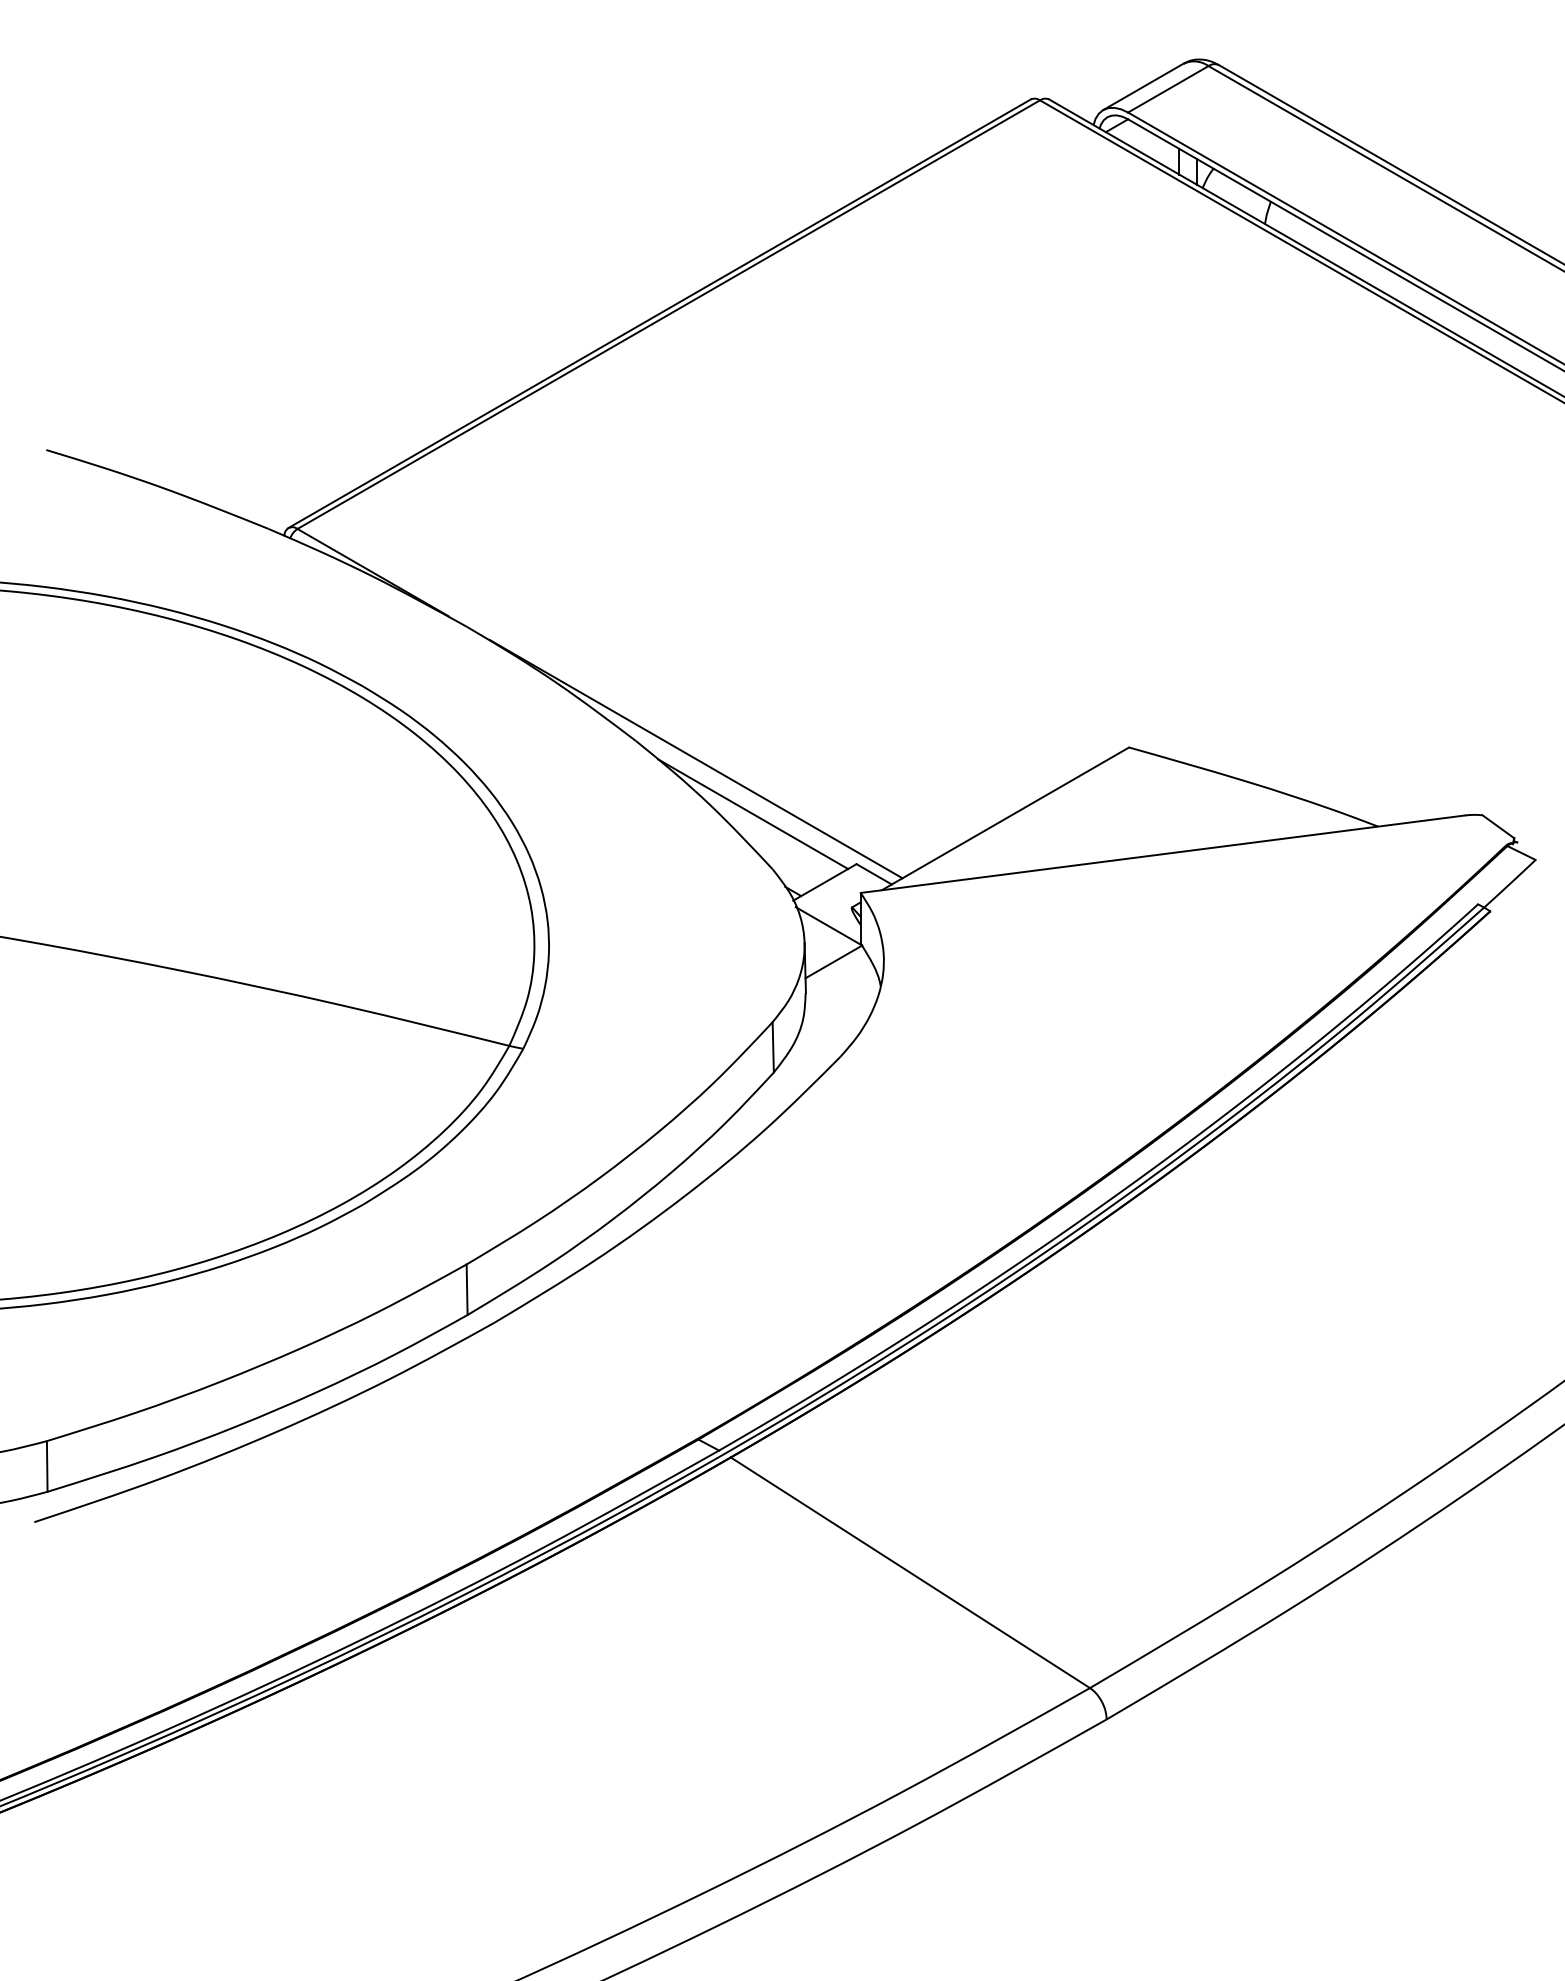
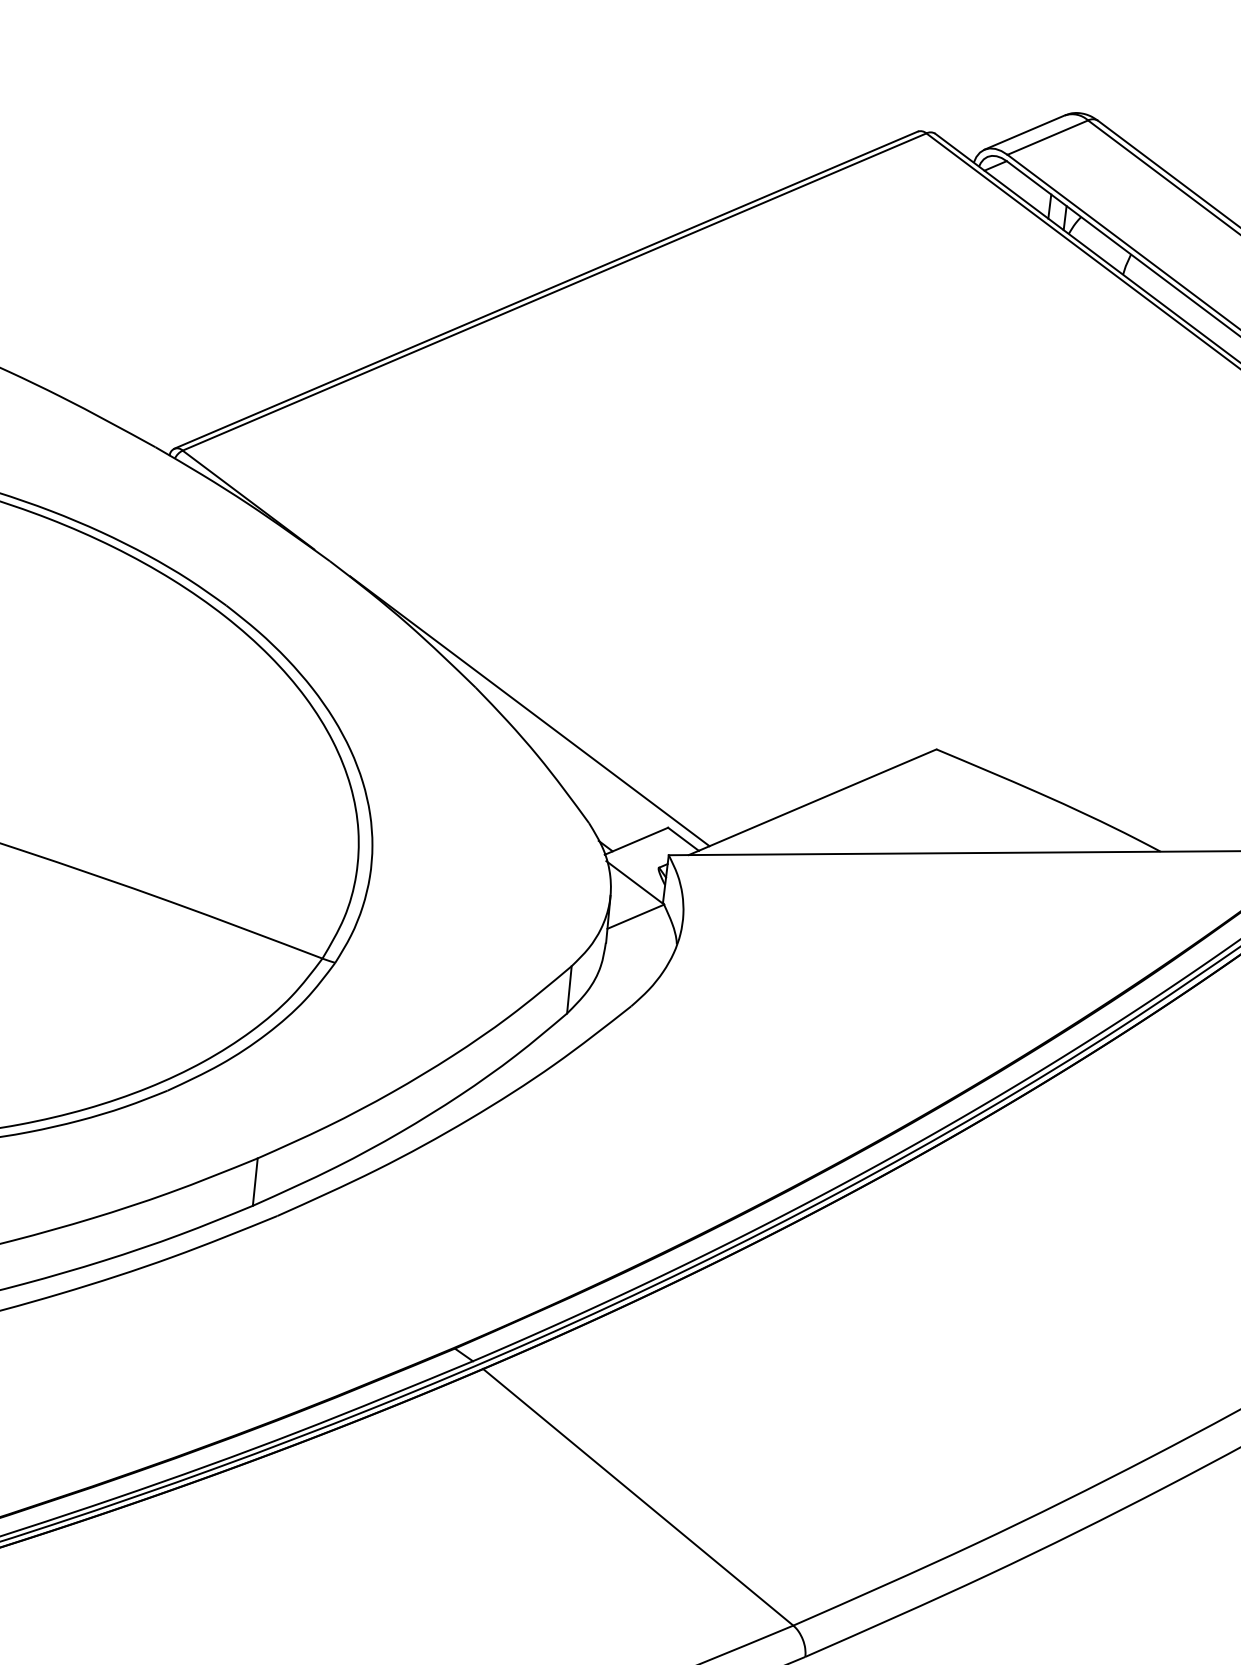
line: (753, 814) -> (577, 769), removed

